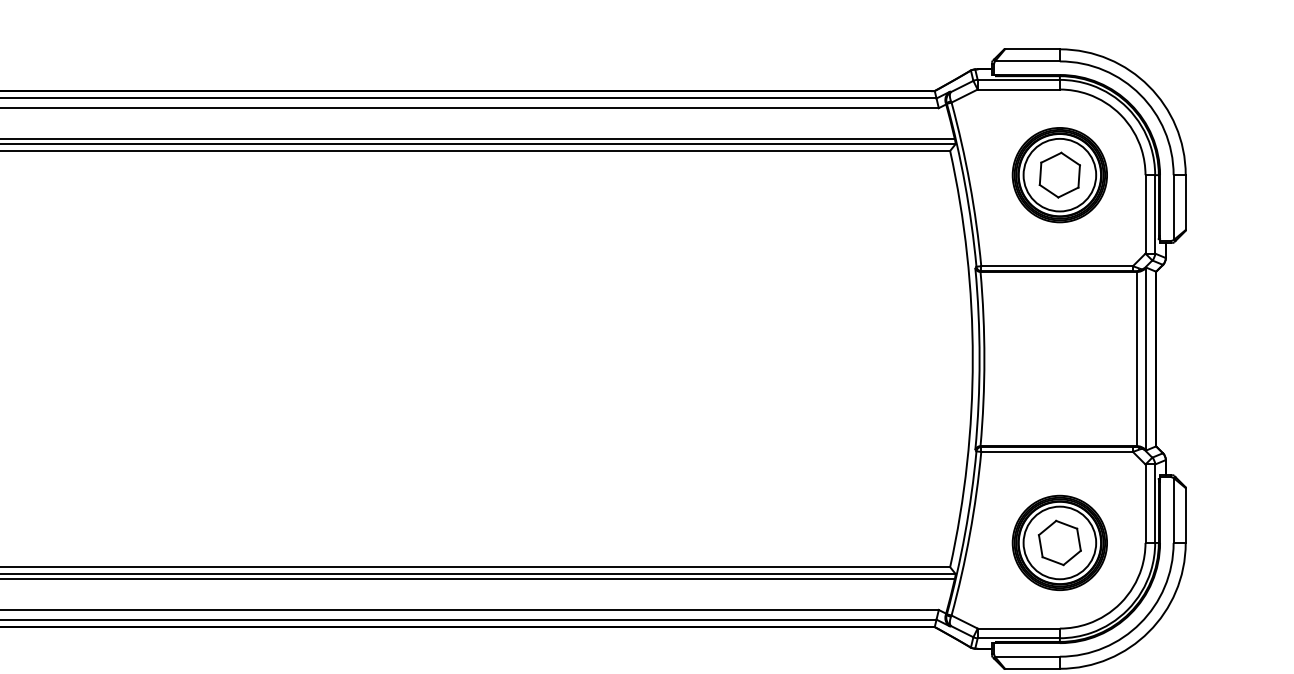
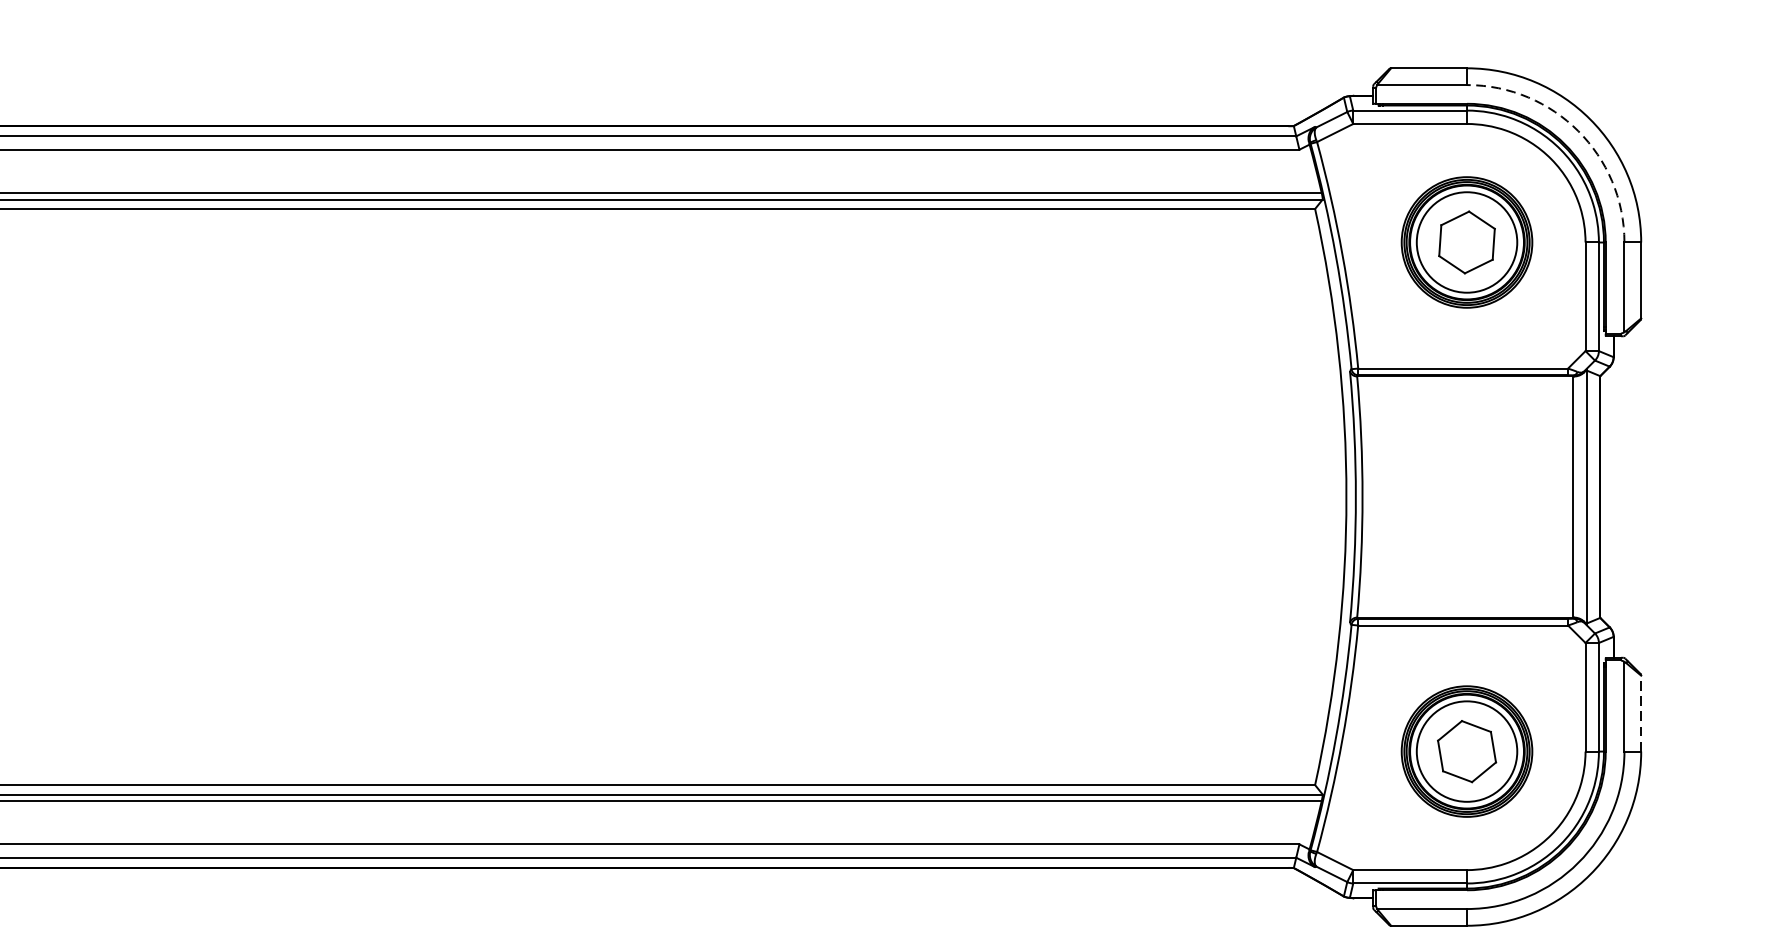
arc: (1140, 94) -> (1578, 130), solid -> dashed
line: (1185, 515) -> (1640, 713), solid -> dashed

